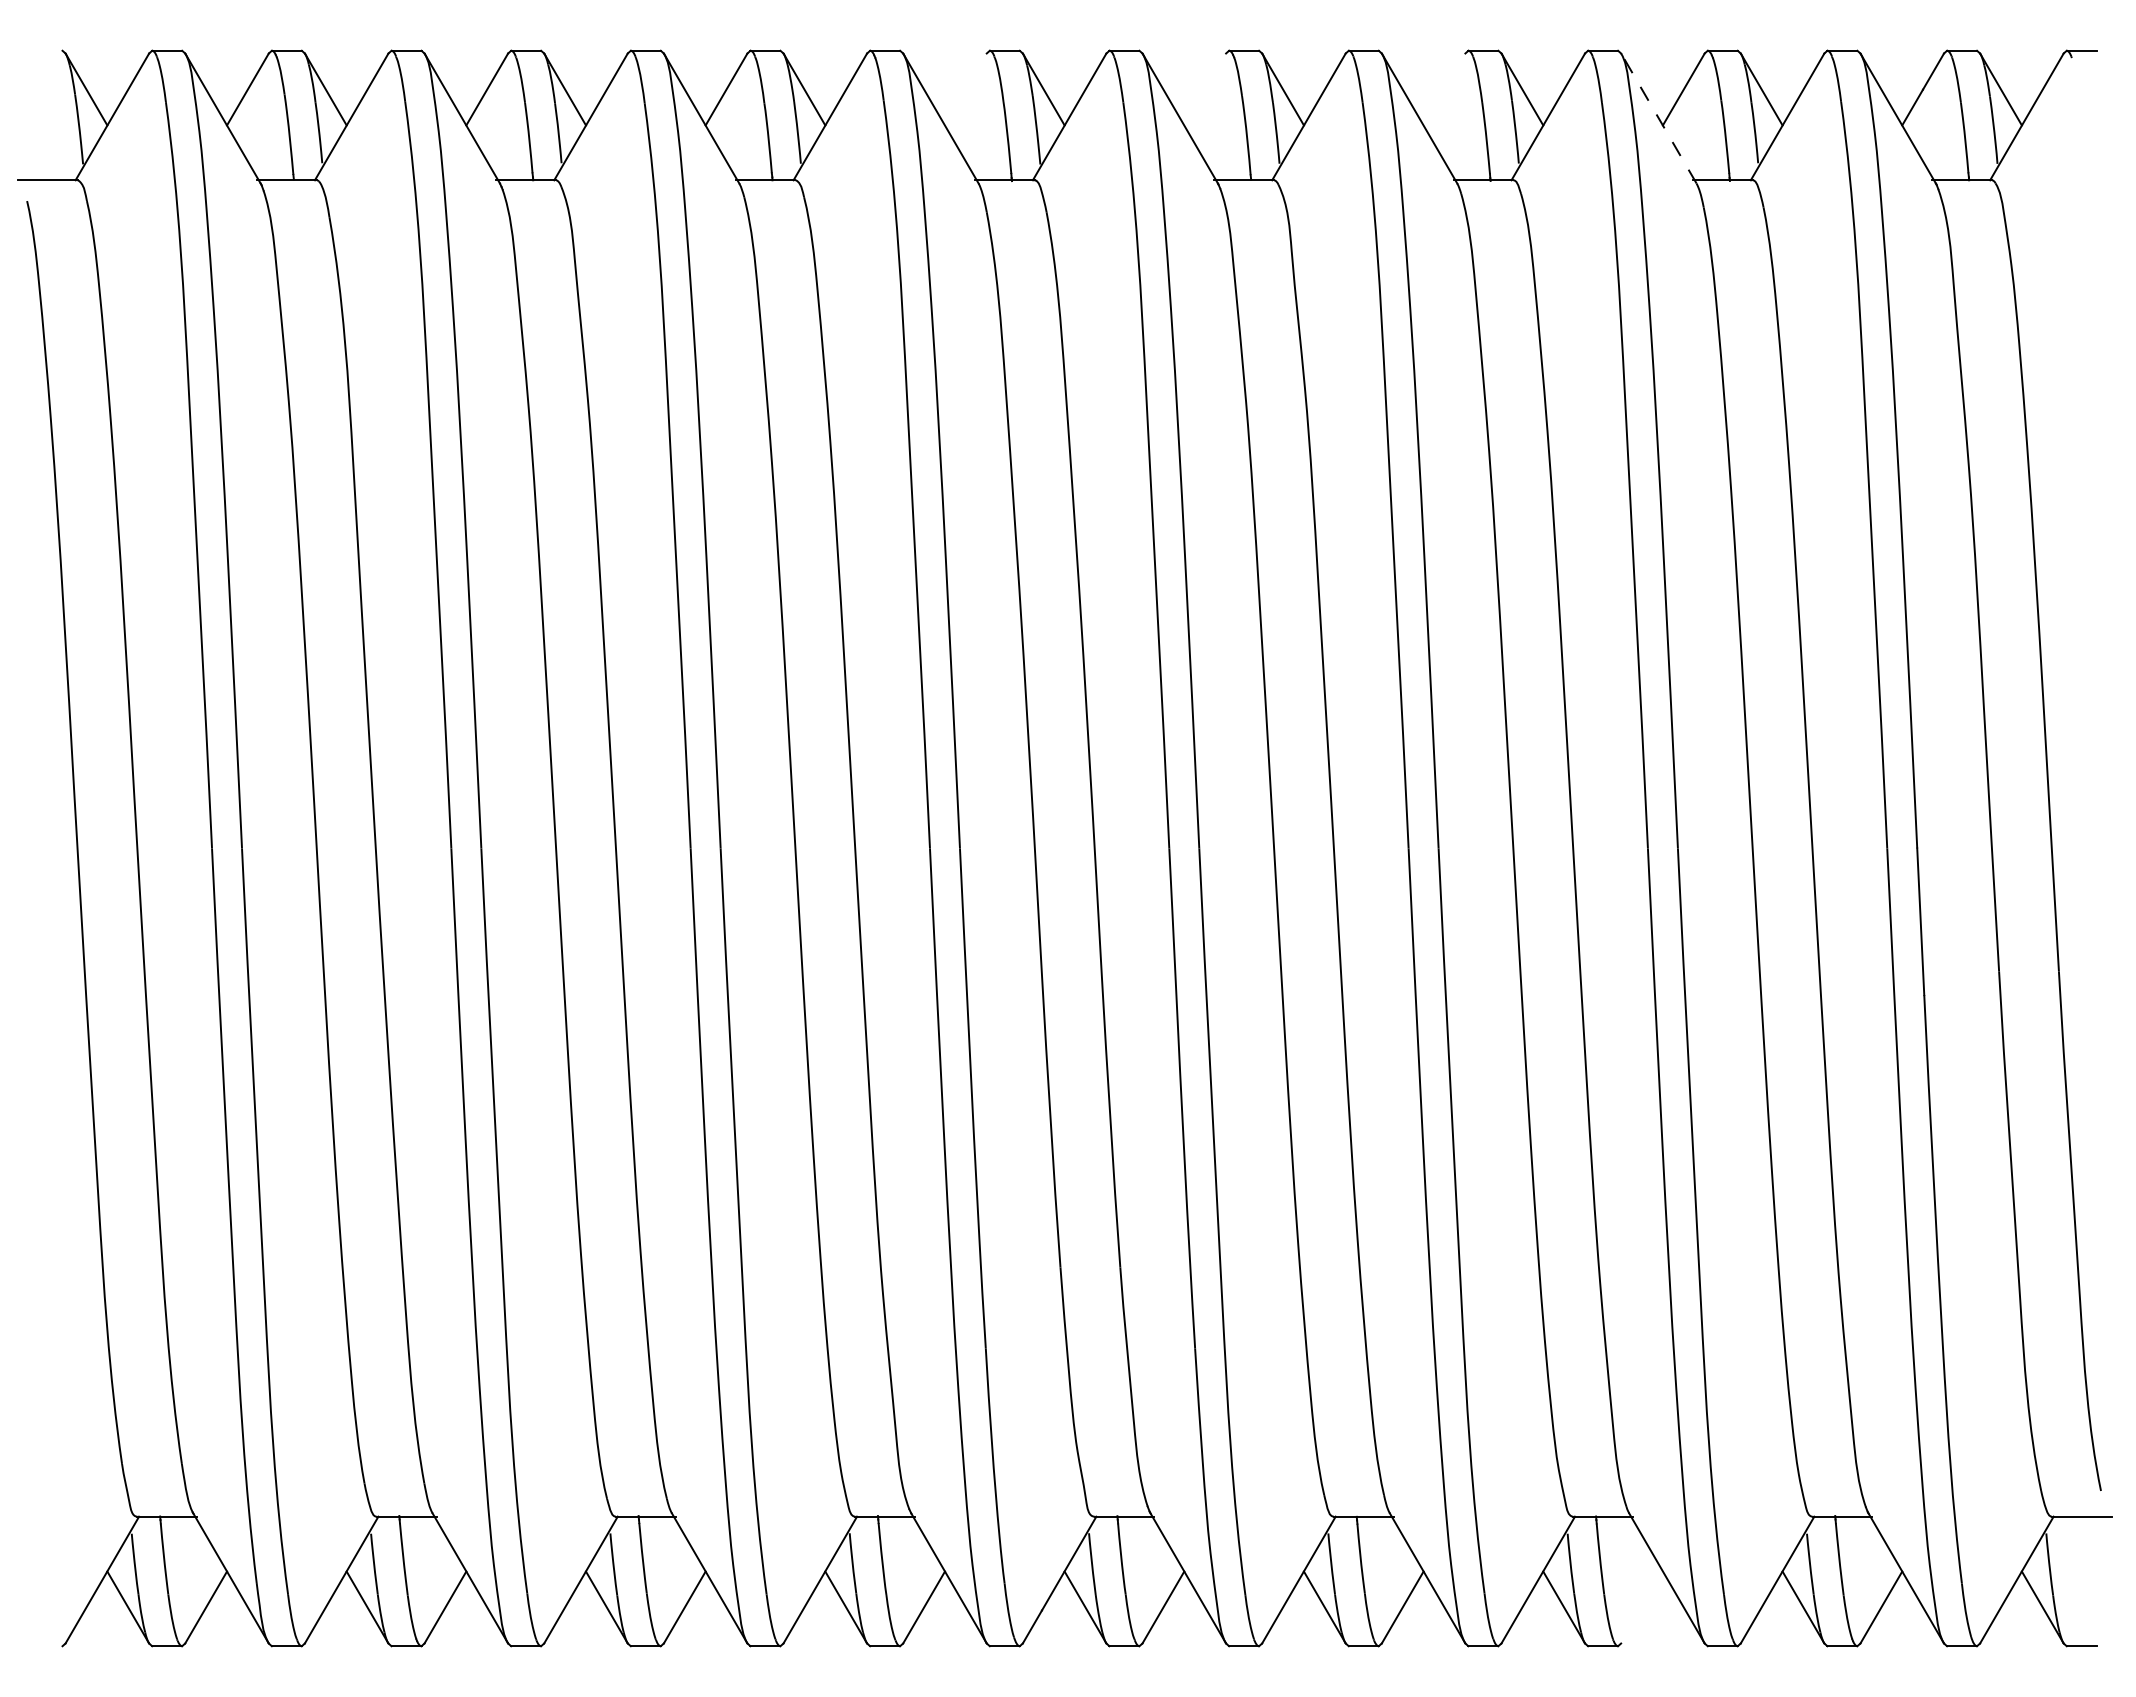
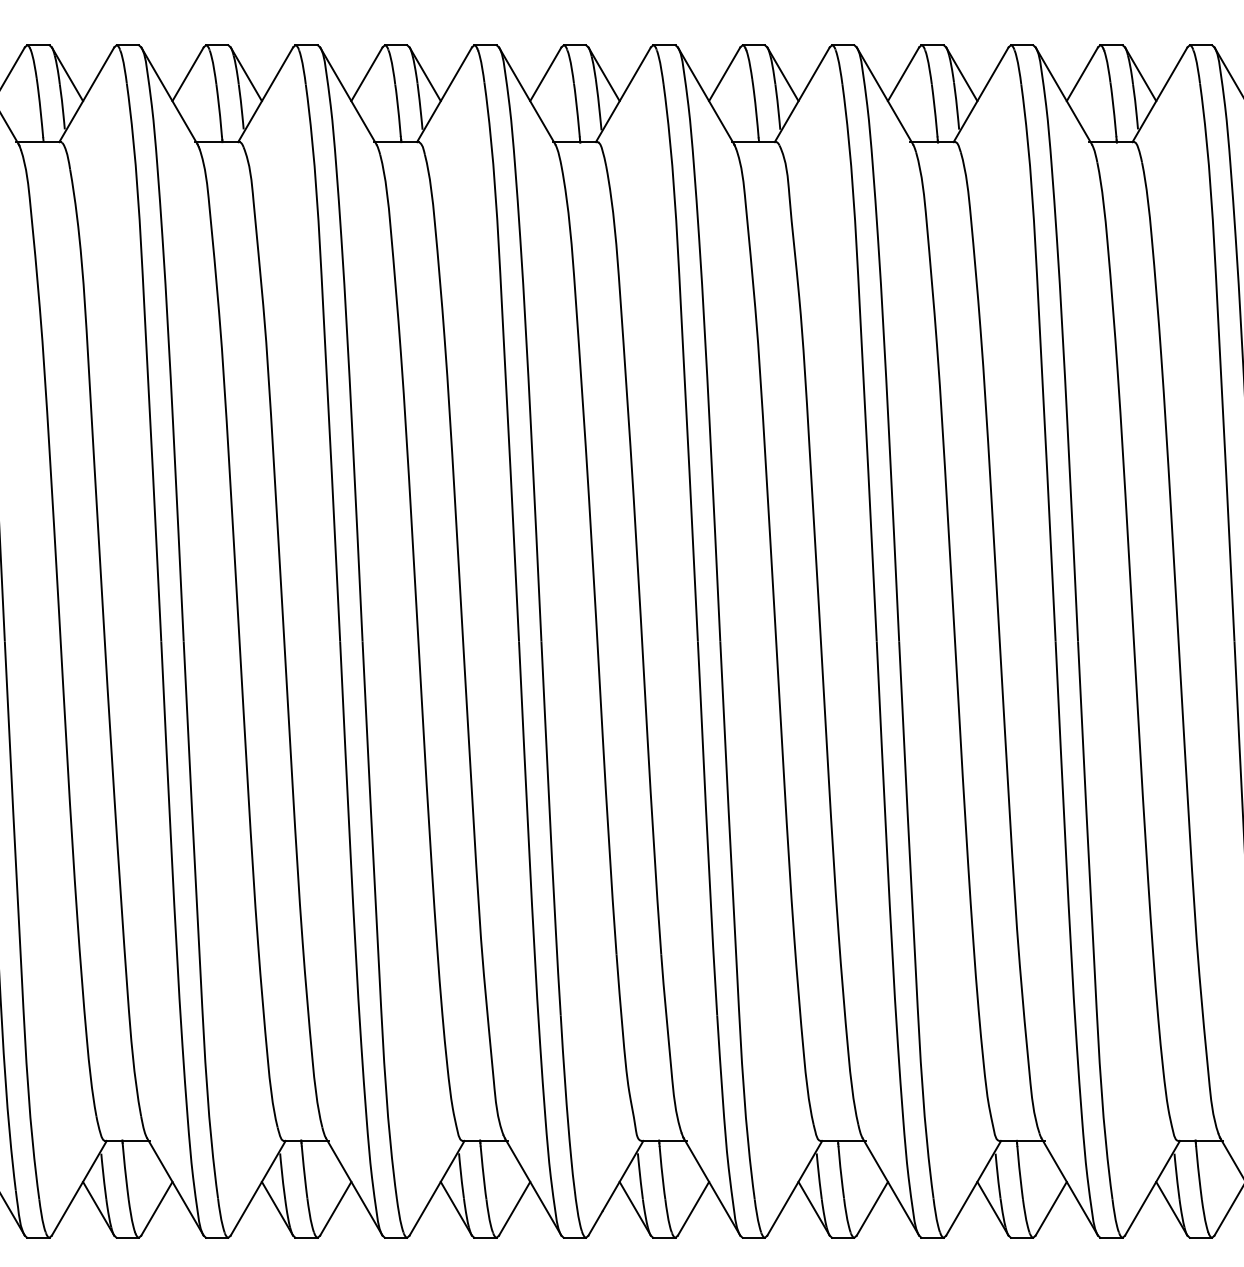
line: (965, 89) -> (545, 74), added
line: (1205, 89) -> (724, 74), added
line: (1444, 89) -> (903, 74), added
line: (1658, 118) -> (1063, 95), dashed -> solid
line: (1641, 1607) -> (1050, 1208), added

